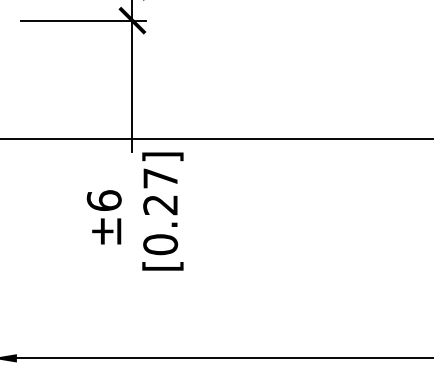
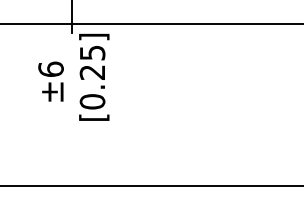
text: (160, 178) -> (92, 53), [0.27] -> [0.25]

